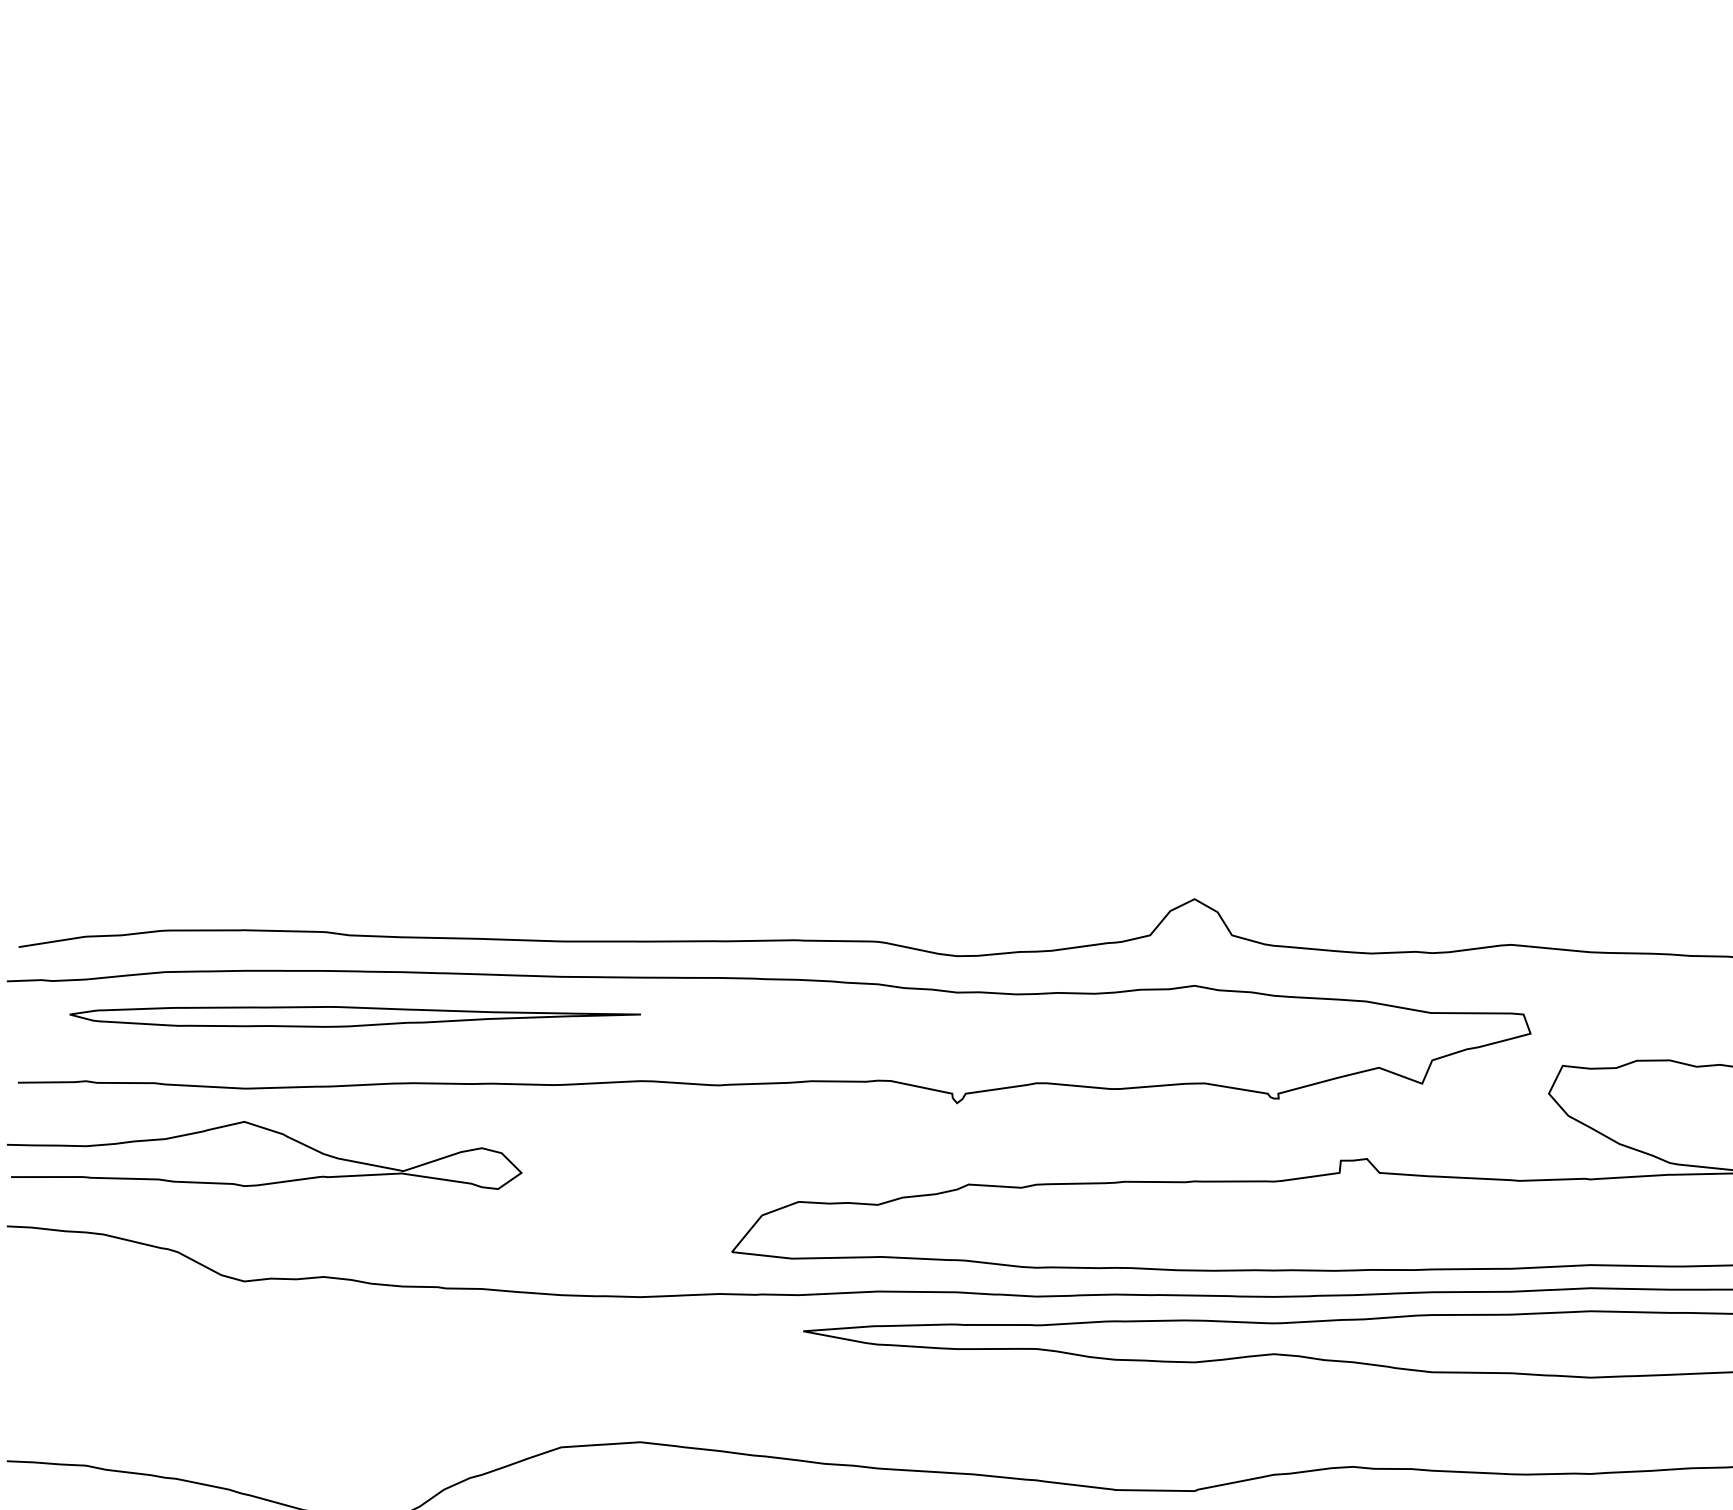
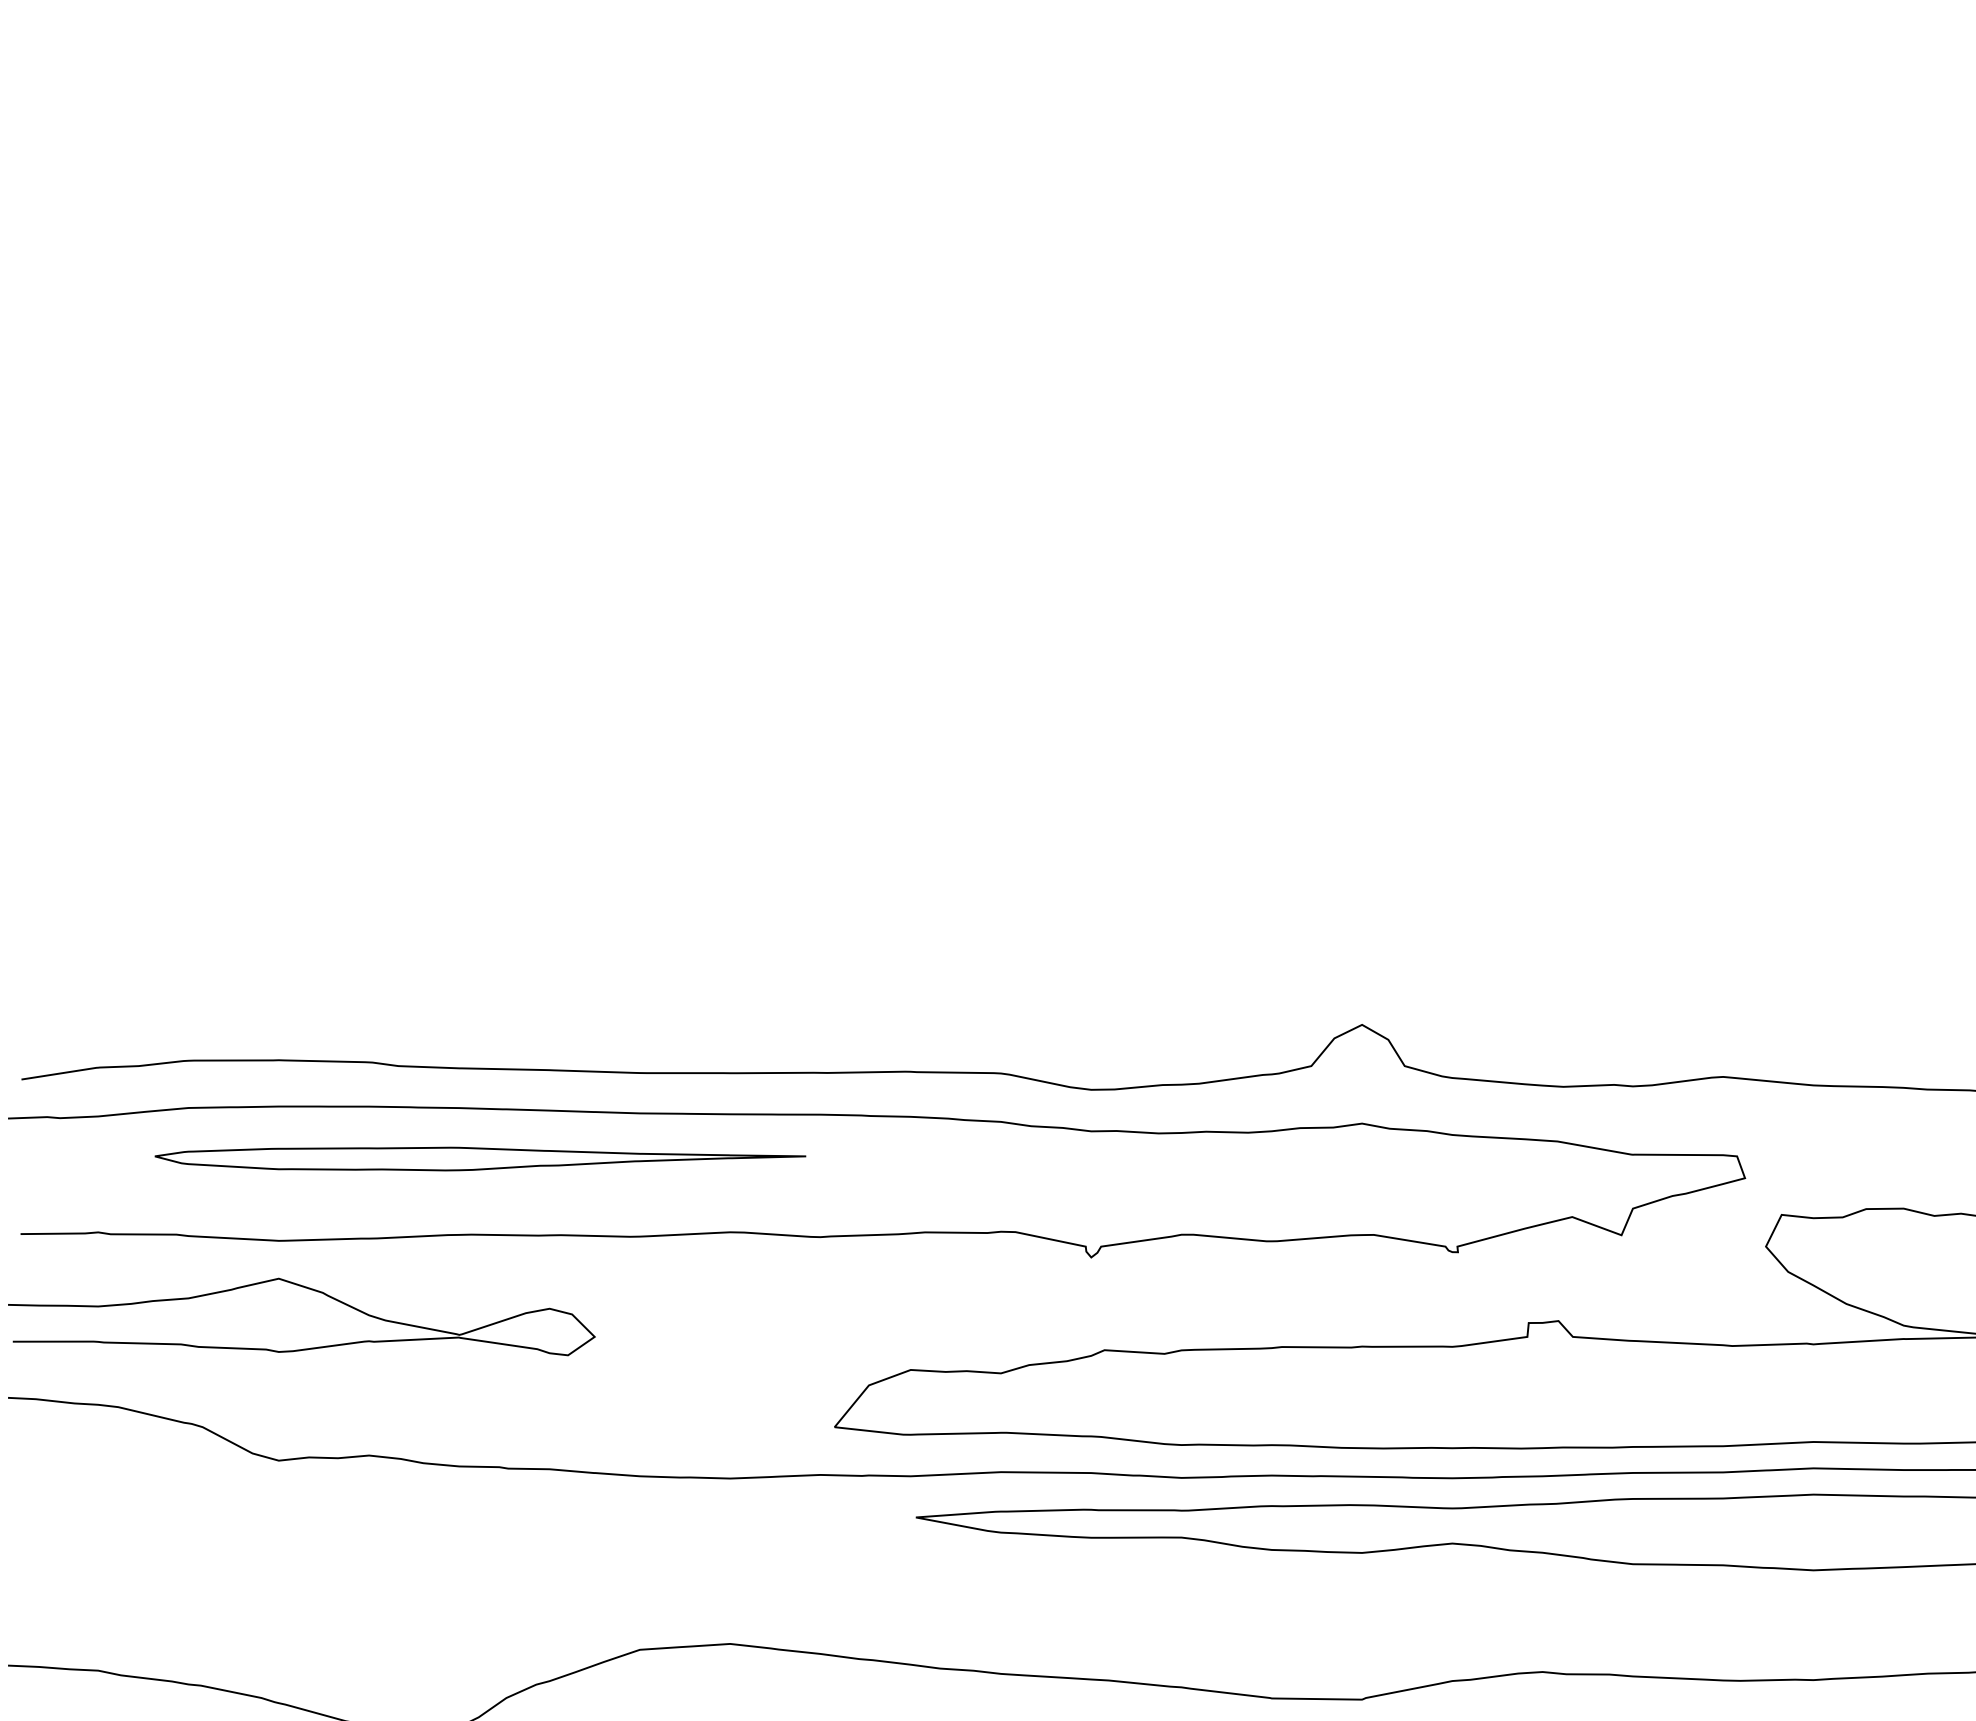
part: (354, 1016) -> (479, 1158), moved

